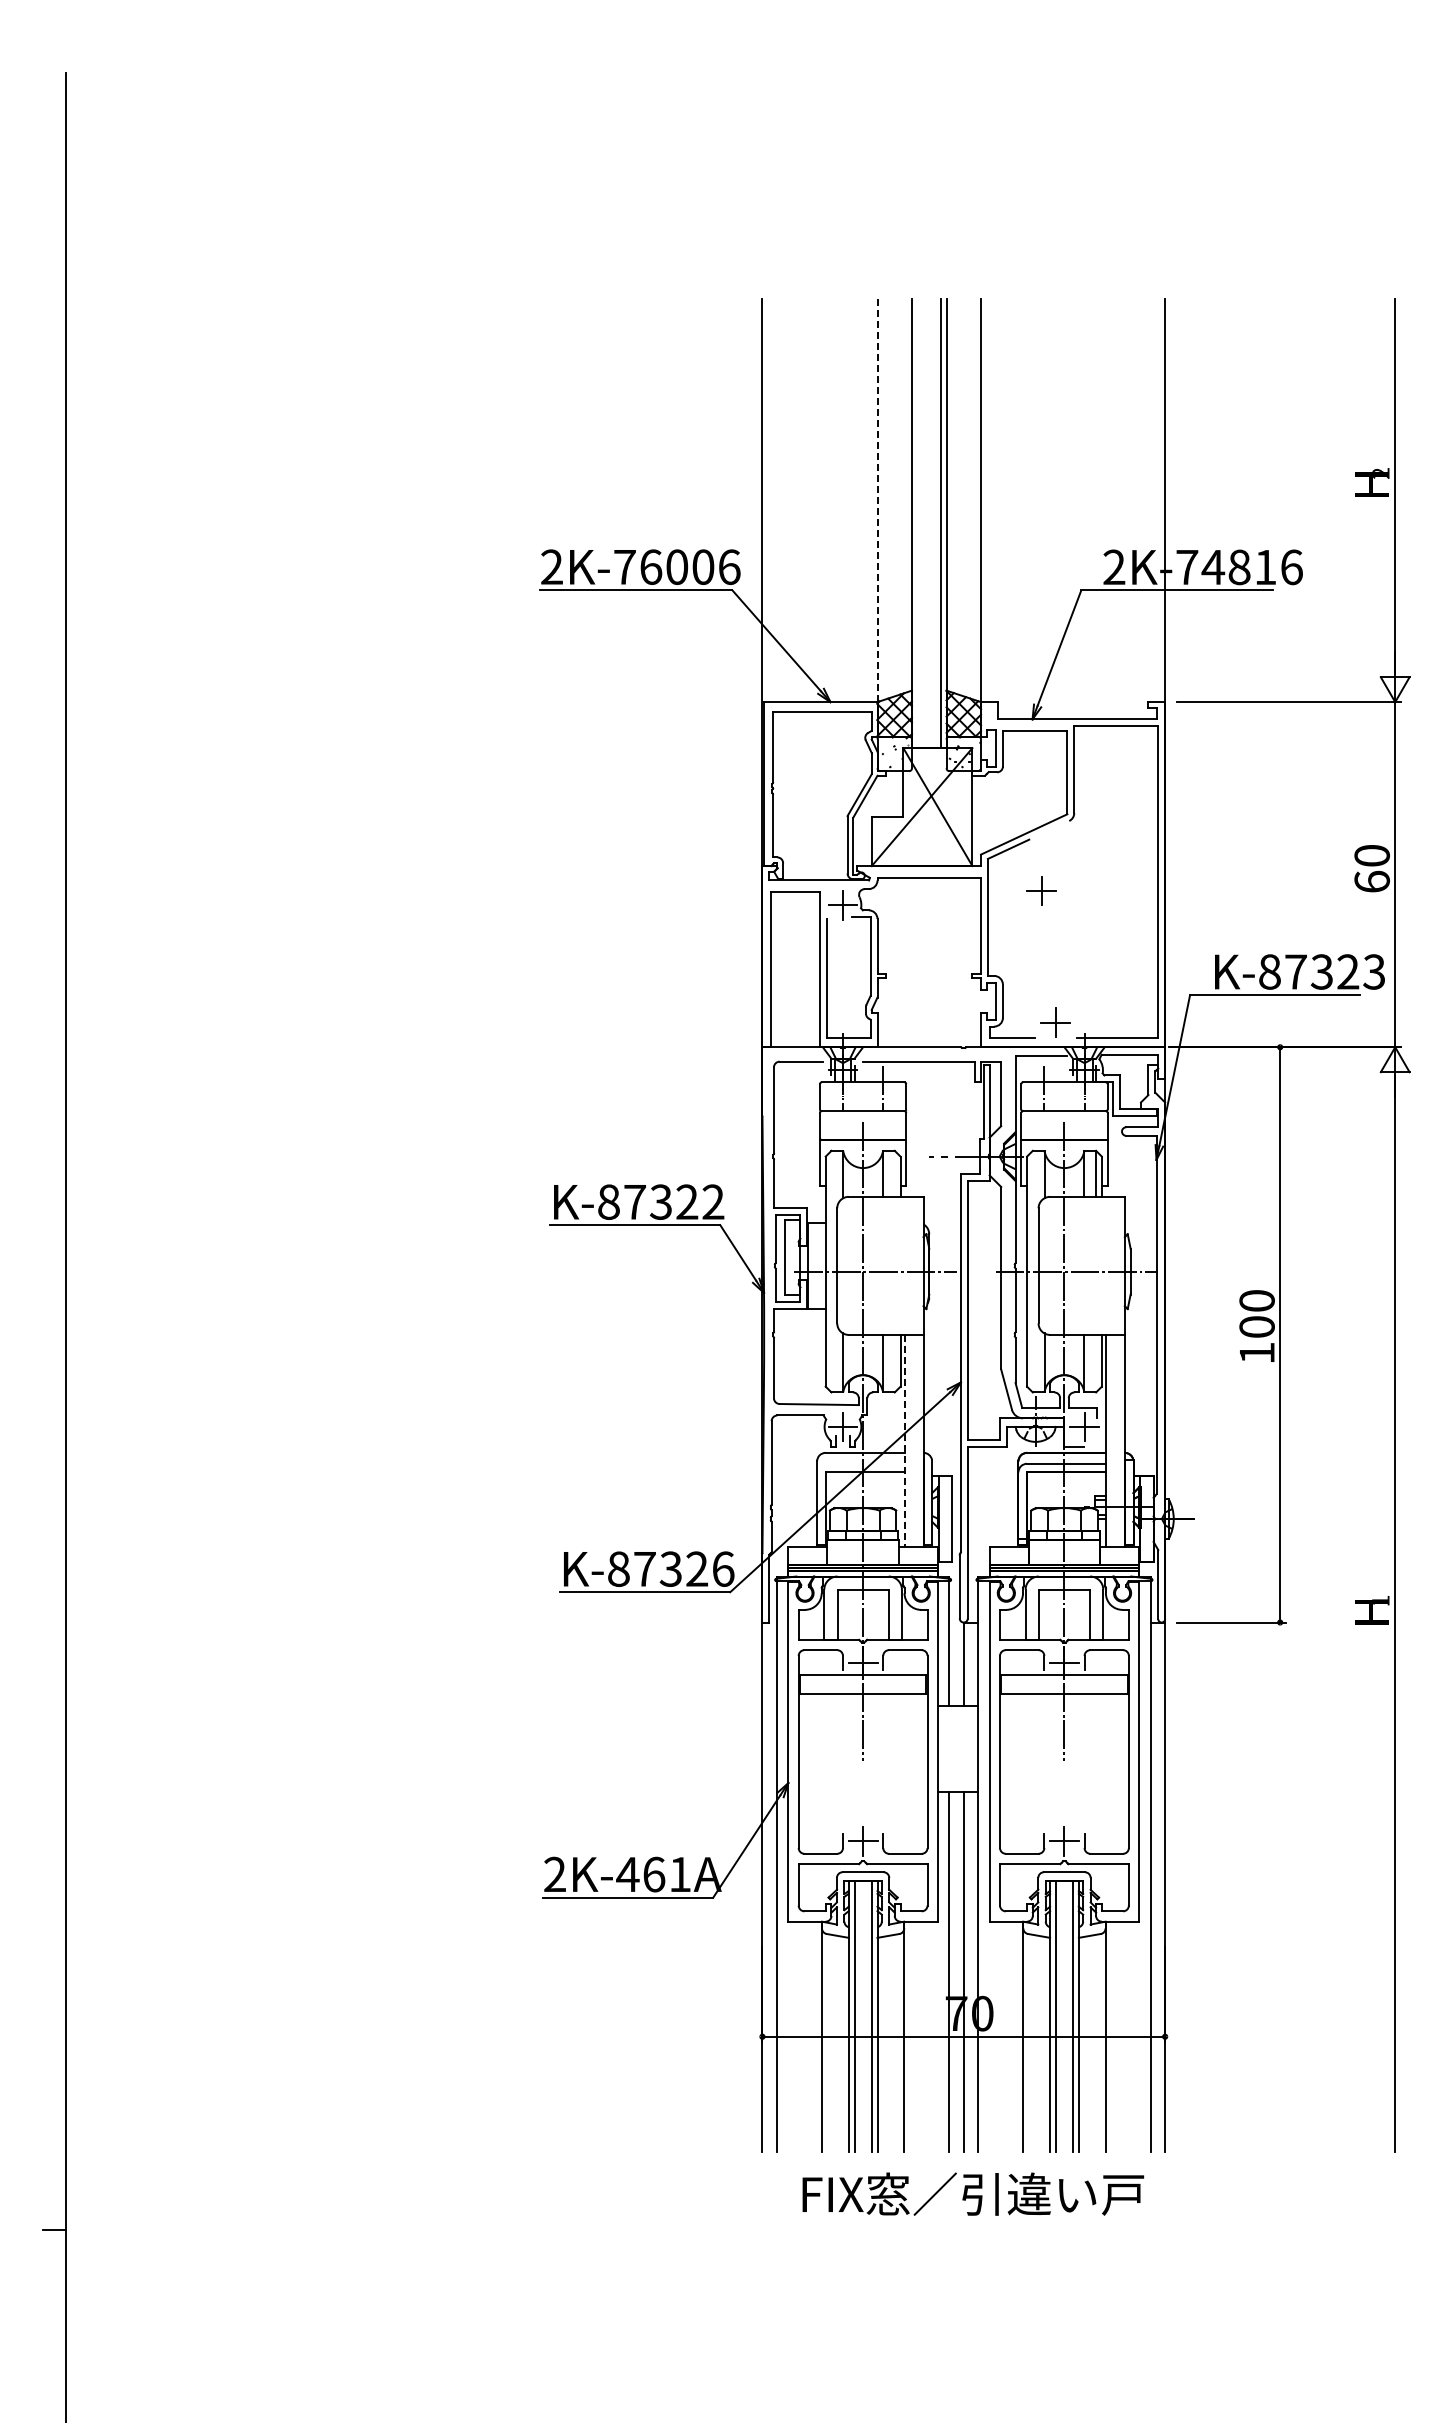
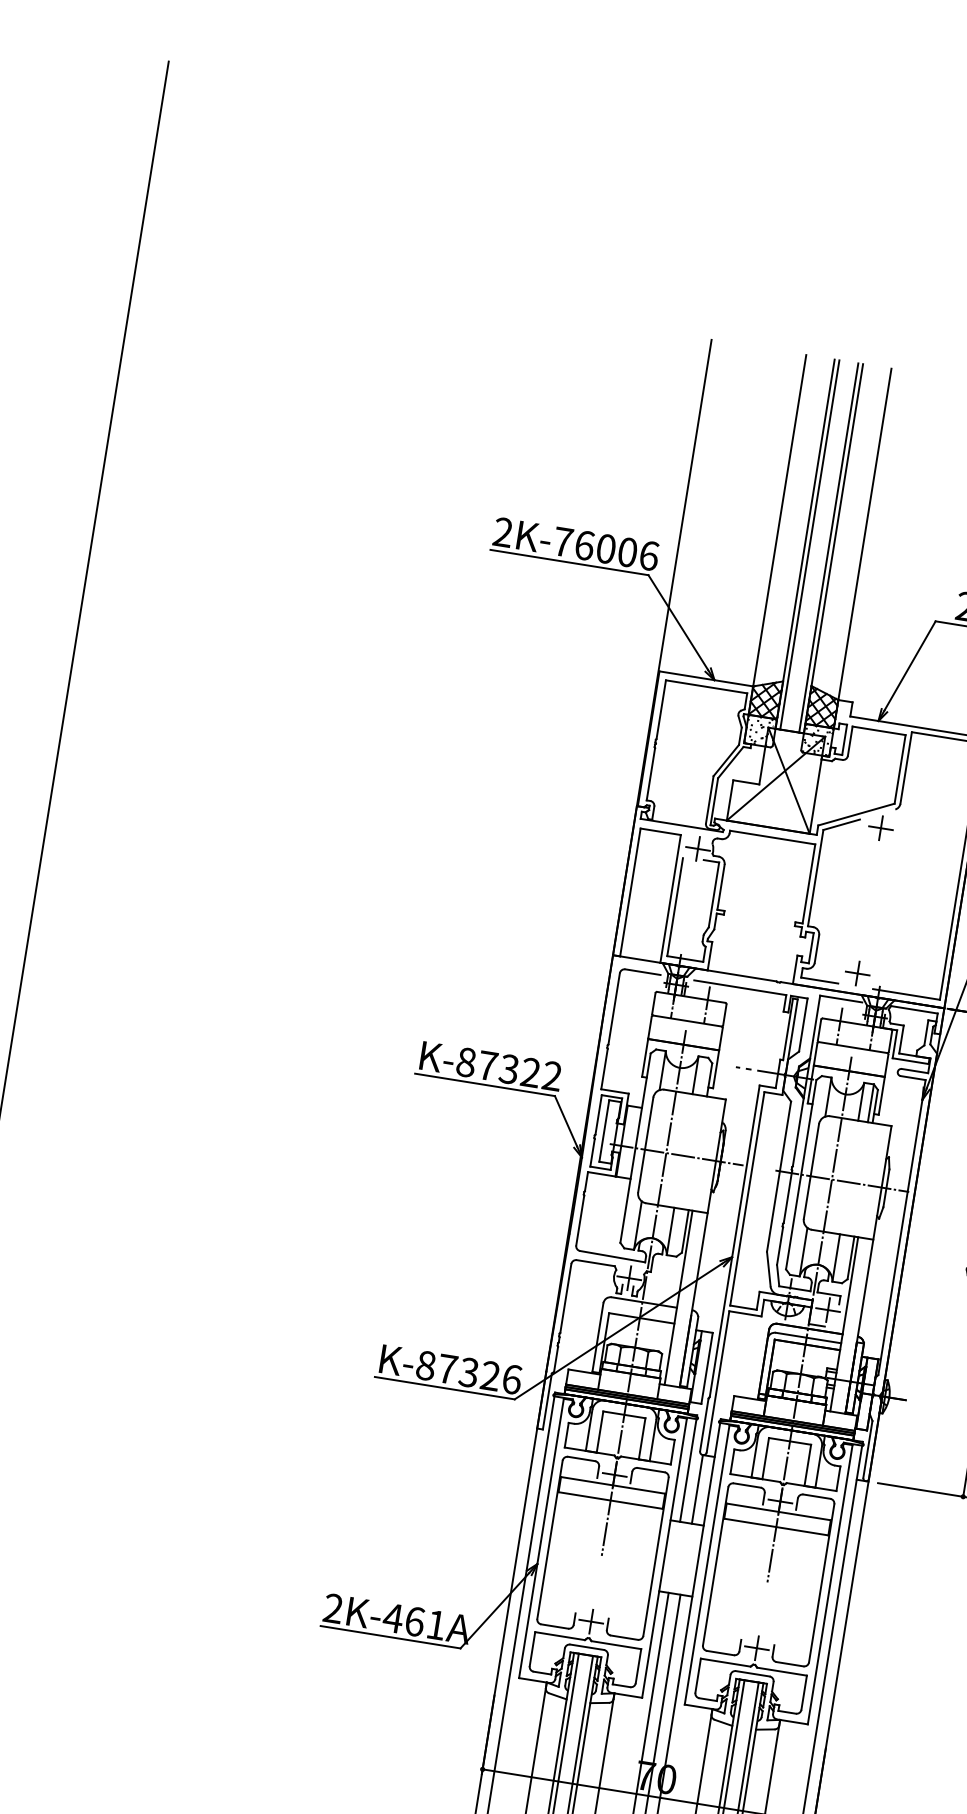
line: (877, 500) -> (779, 520), dashed -> solid
line: (917, 523) -> (809, 544), added
part: (1041, 890) -> (880, 827), moved
line: (905, 1440) -> (678, 1297), dashed -> solid

